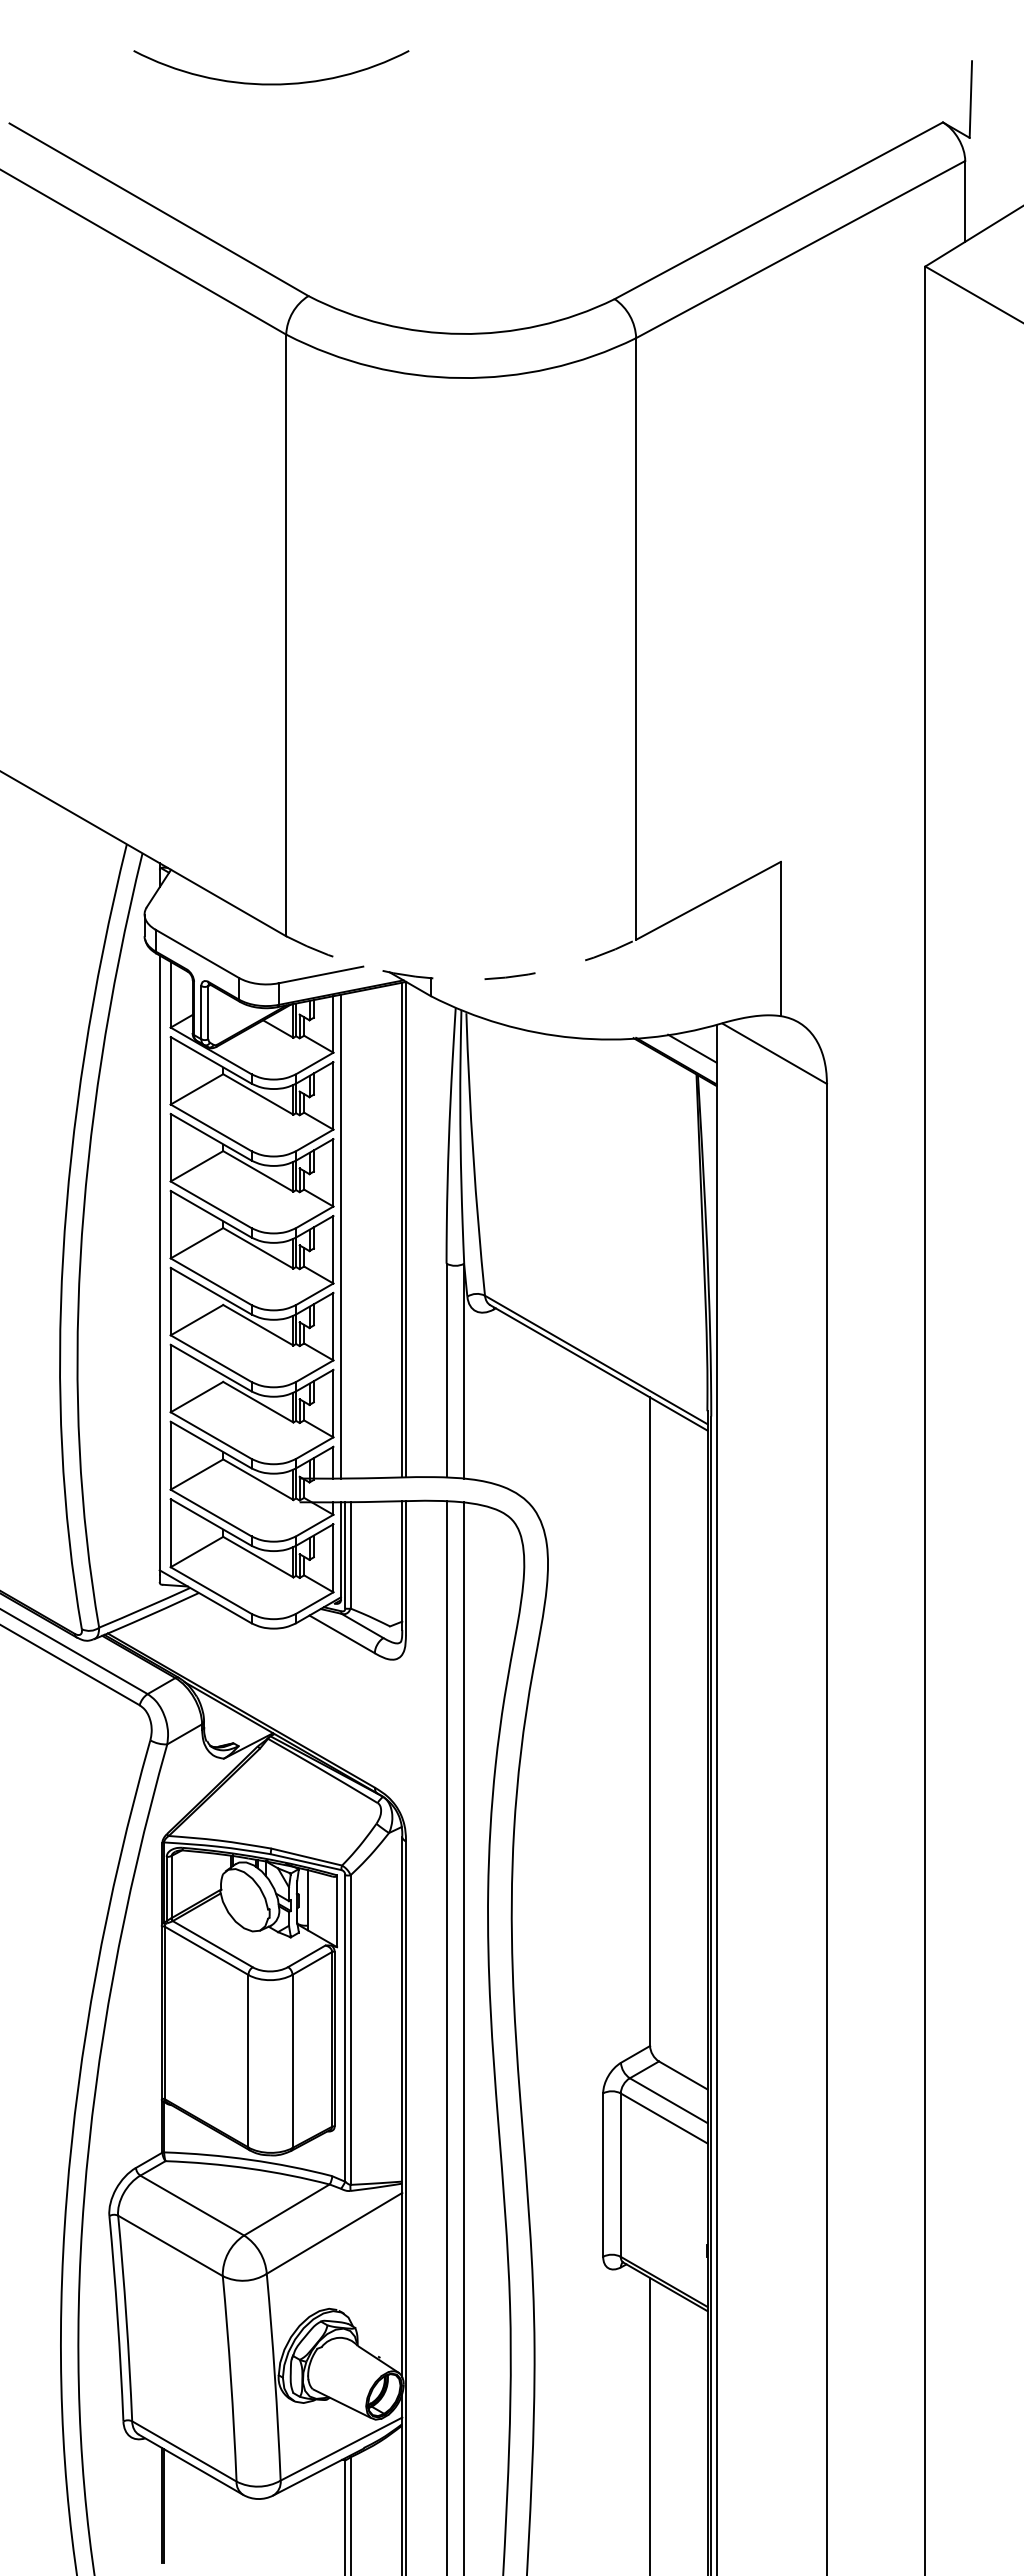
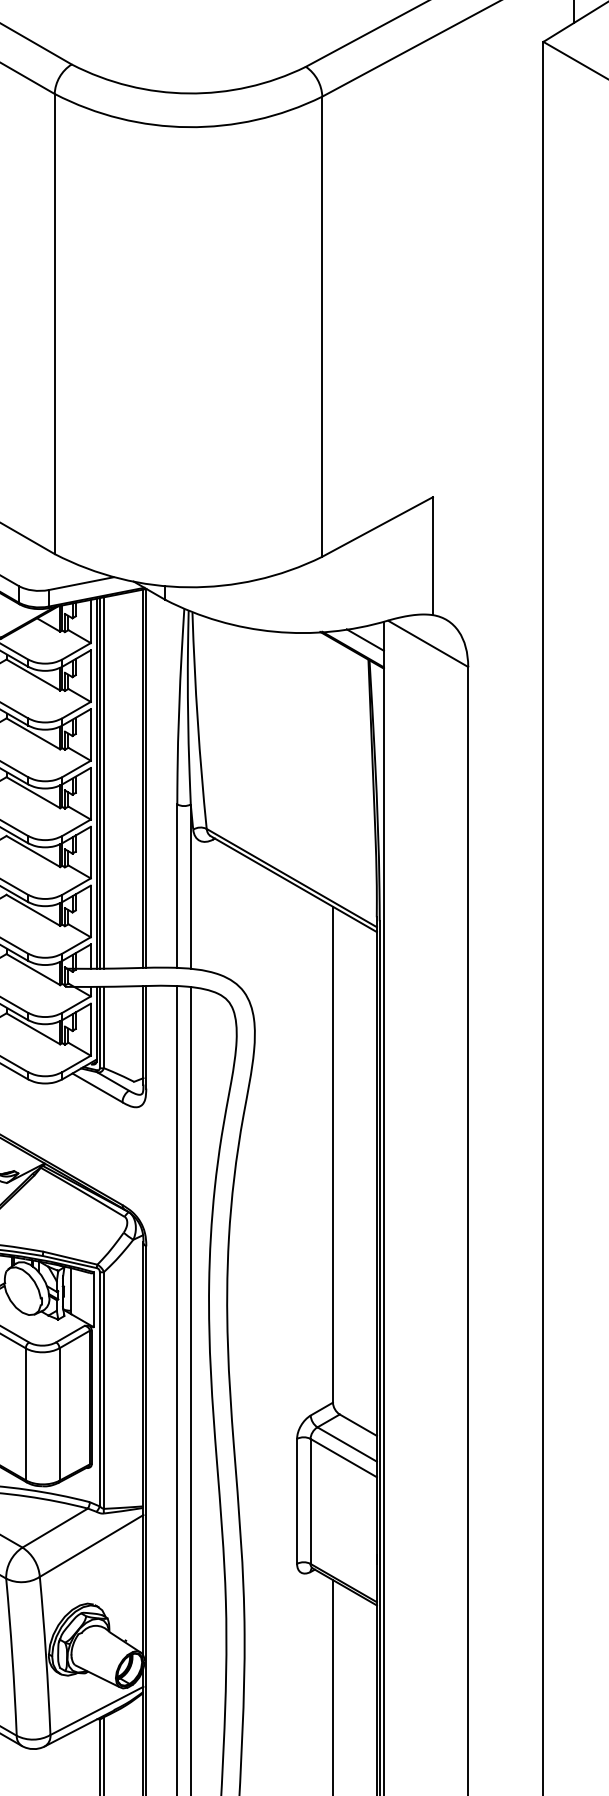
arc: (460, 979) -> (187, 587), dashed -> solid
line: (345, 1235) -> (100, 782), added
line: (350, 1235) -> (103, 782), added

